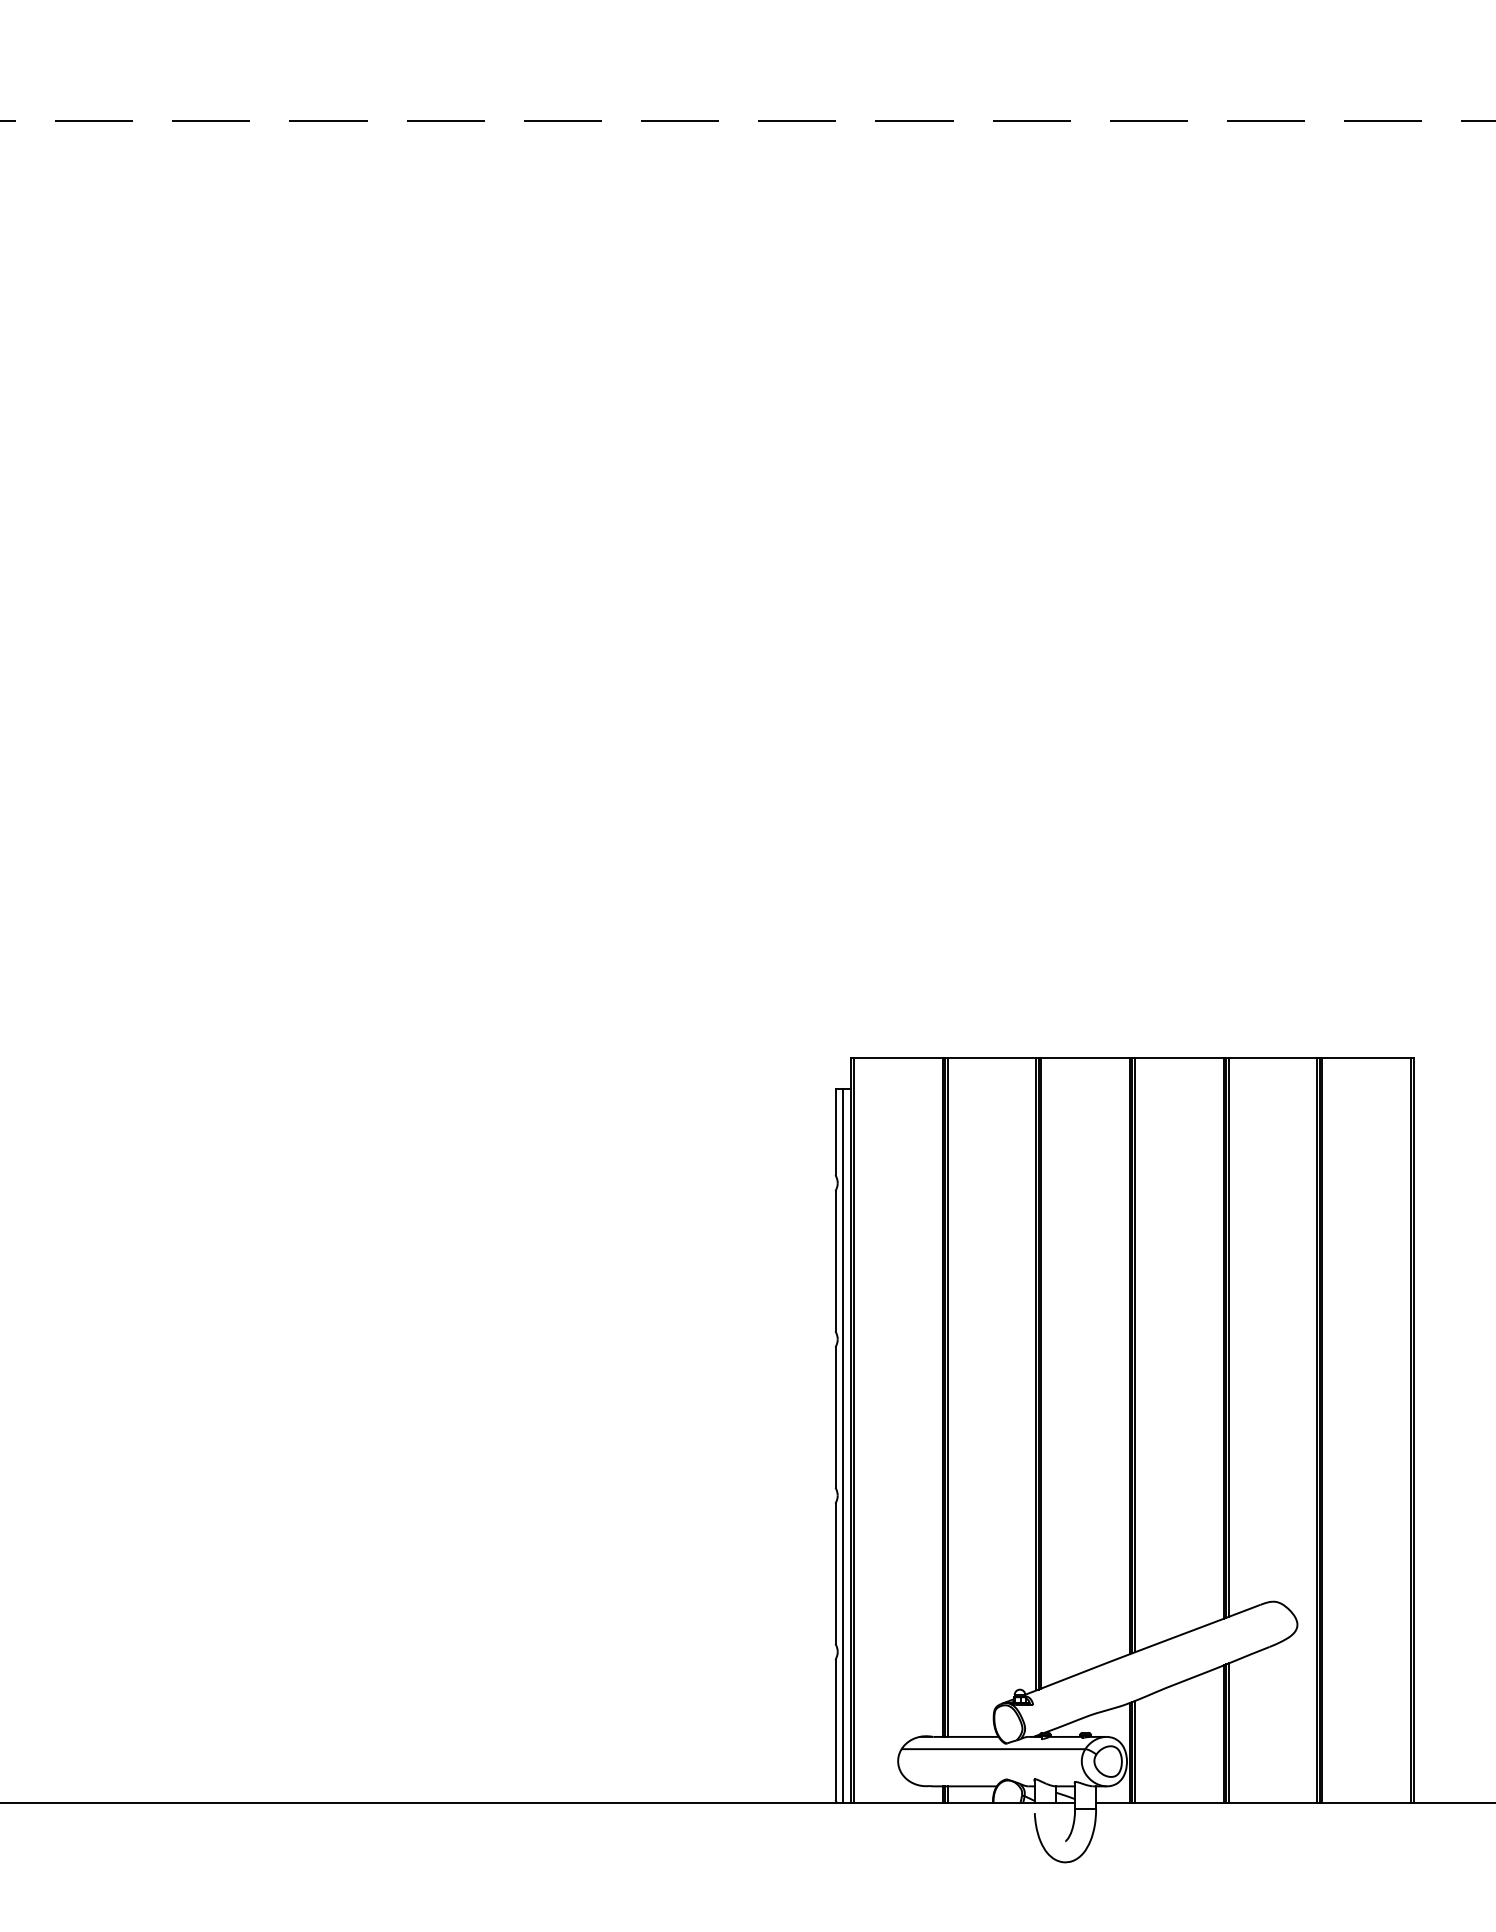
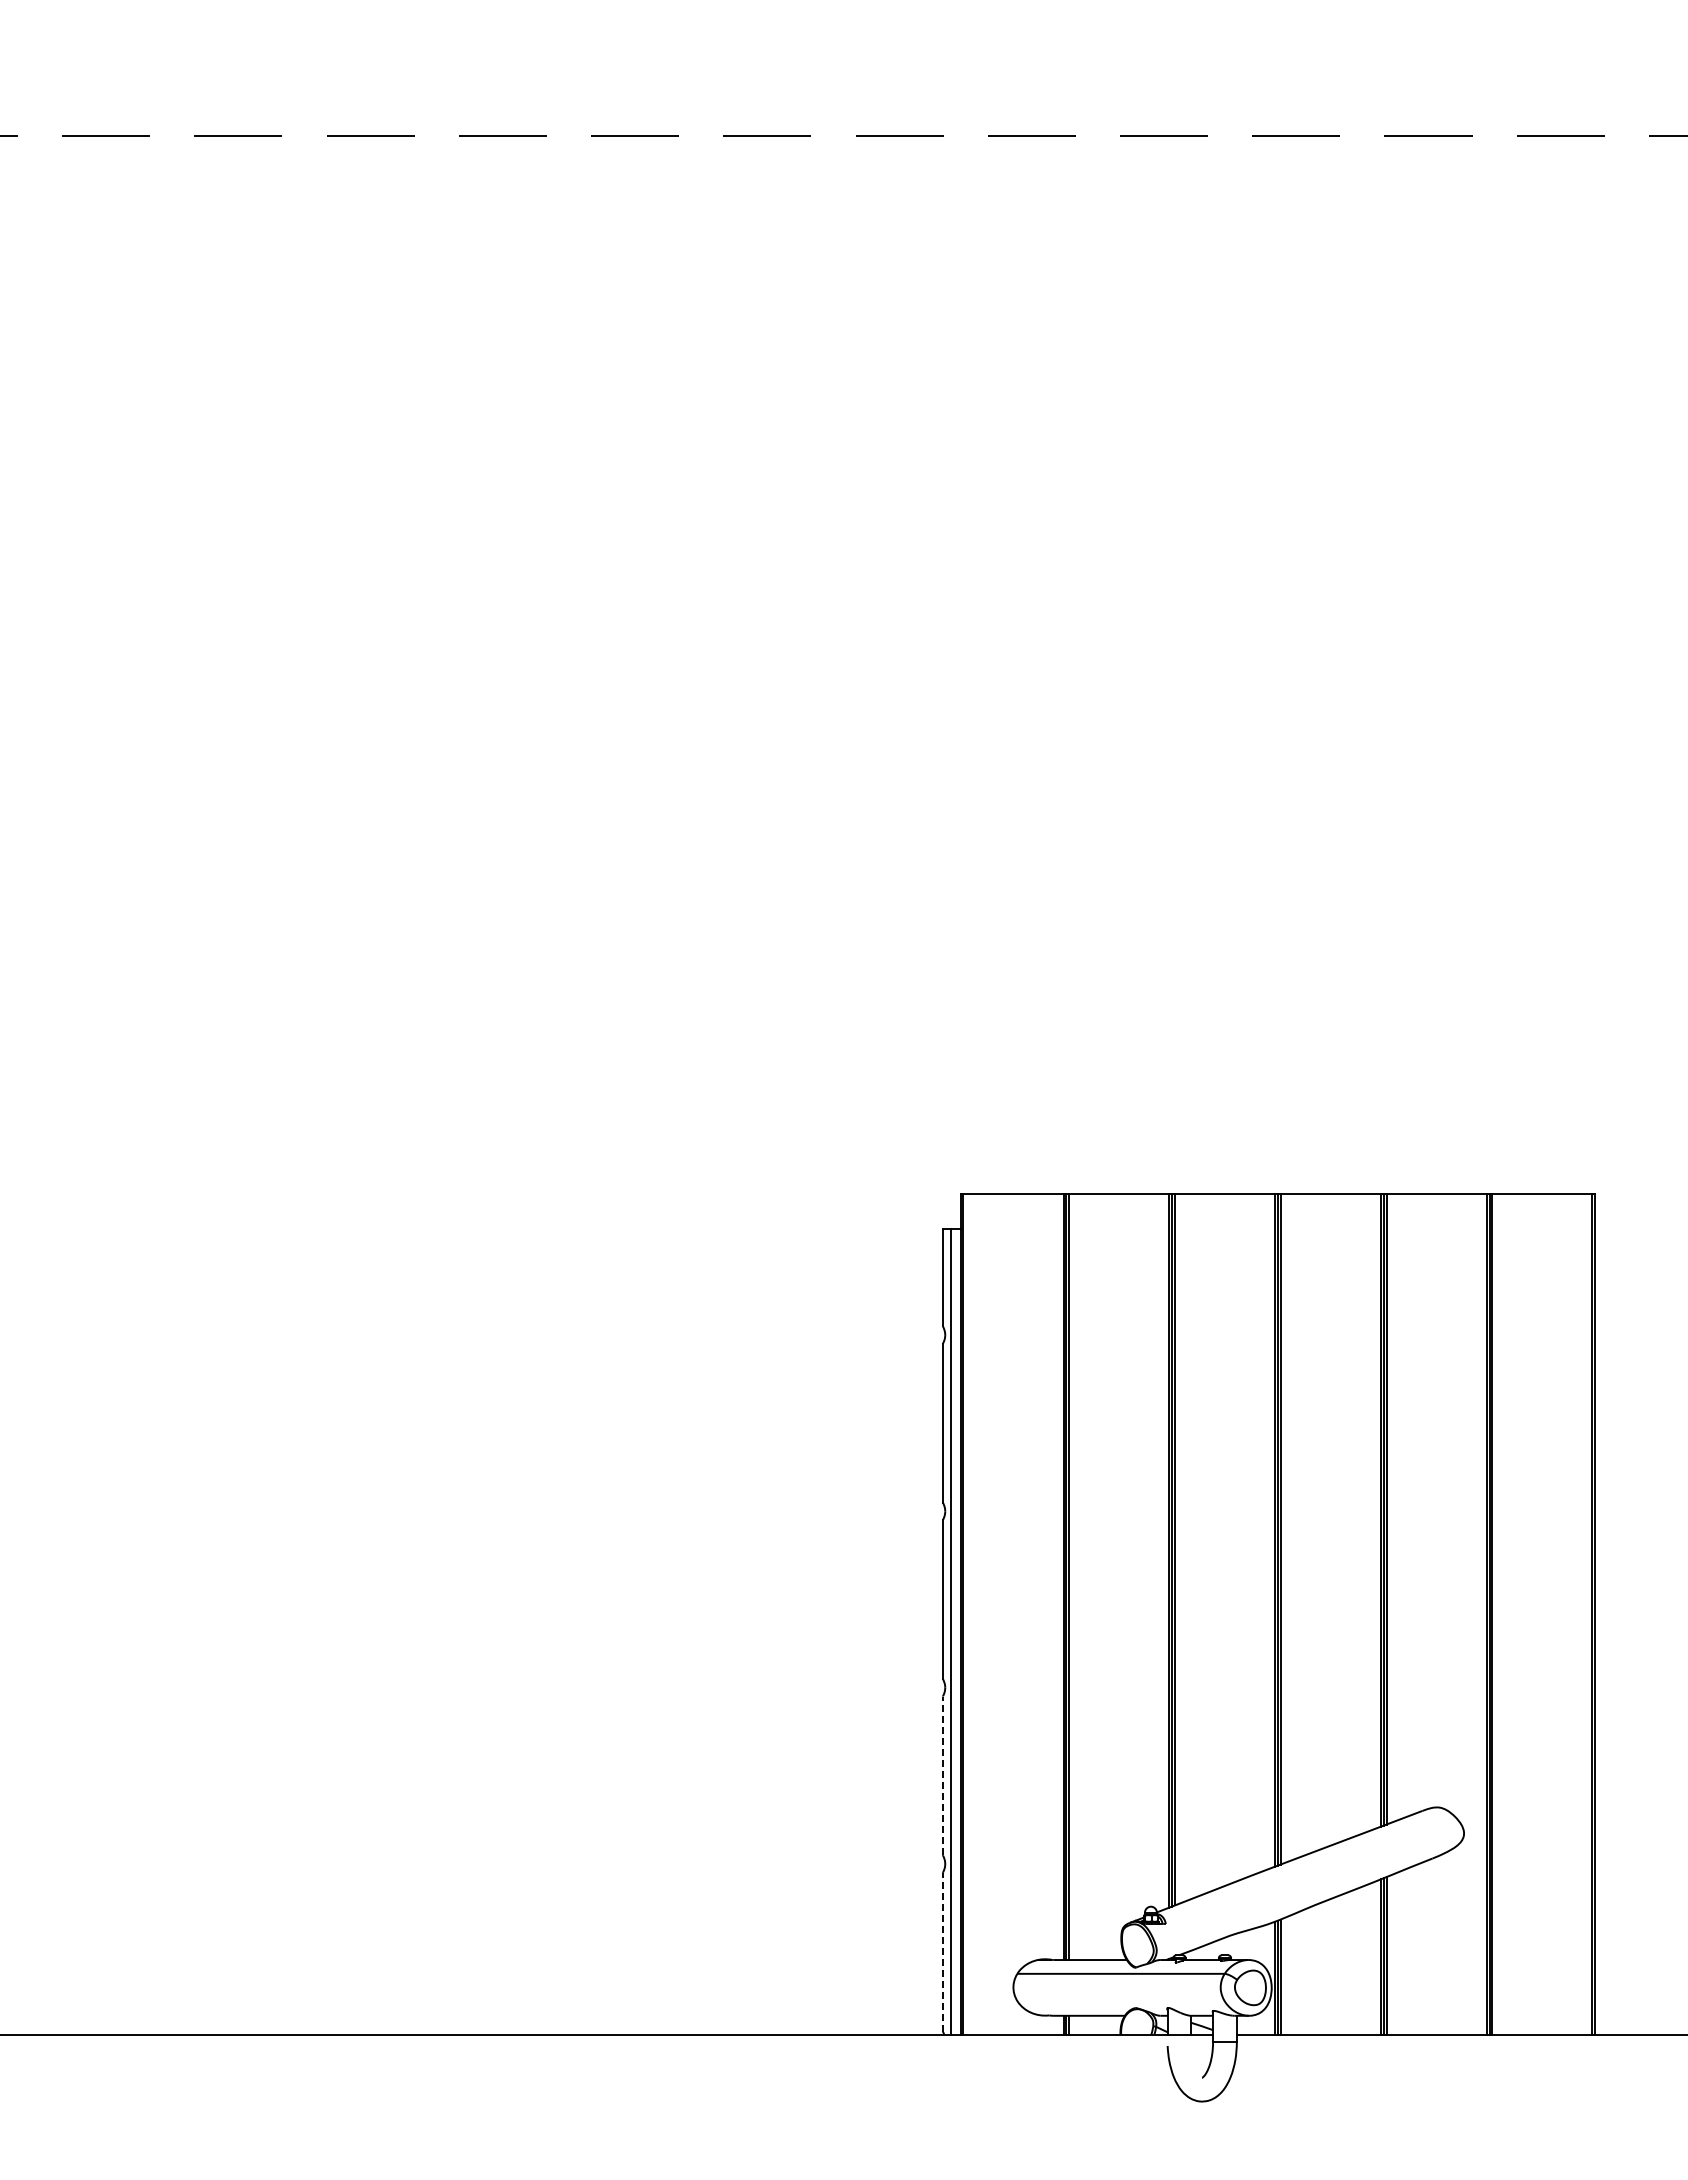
line: (835, 1573) -> (942, 1775), solid -> dashed
line: (835, 1729) -> (942, 1951), solid -> dashed

